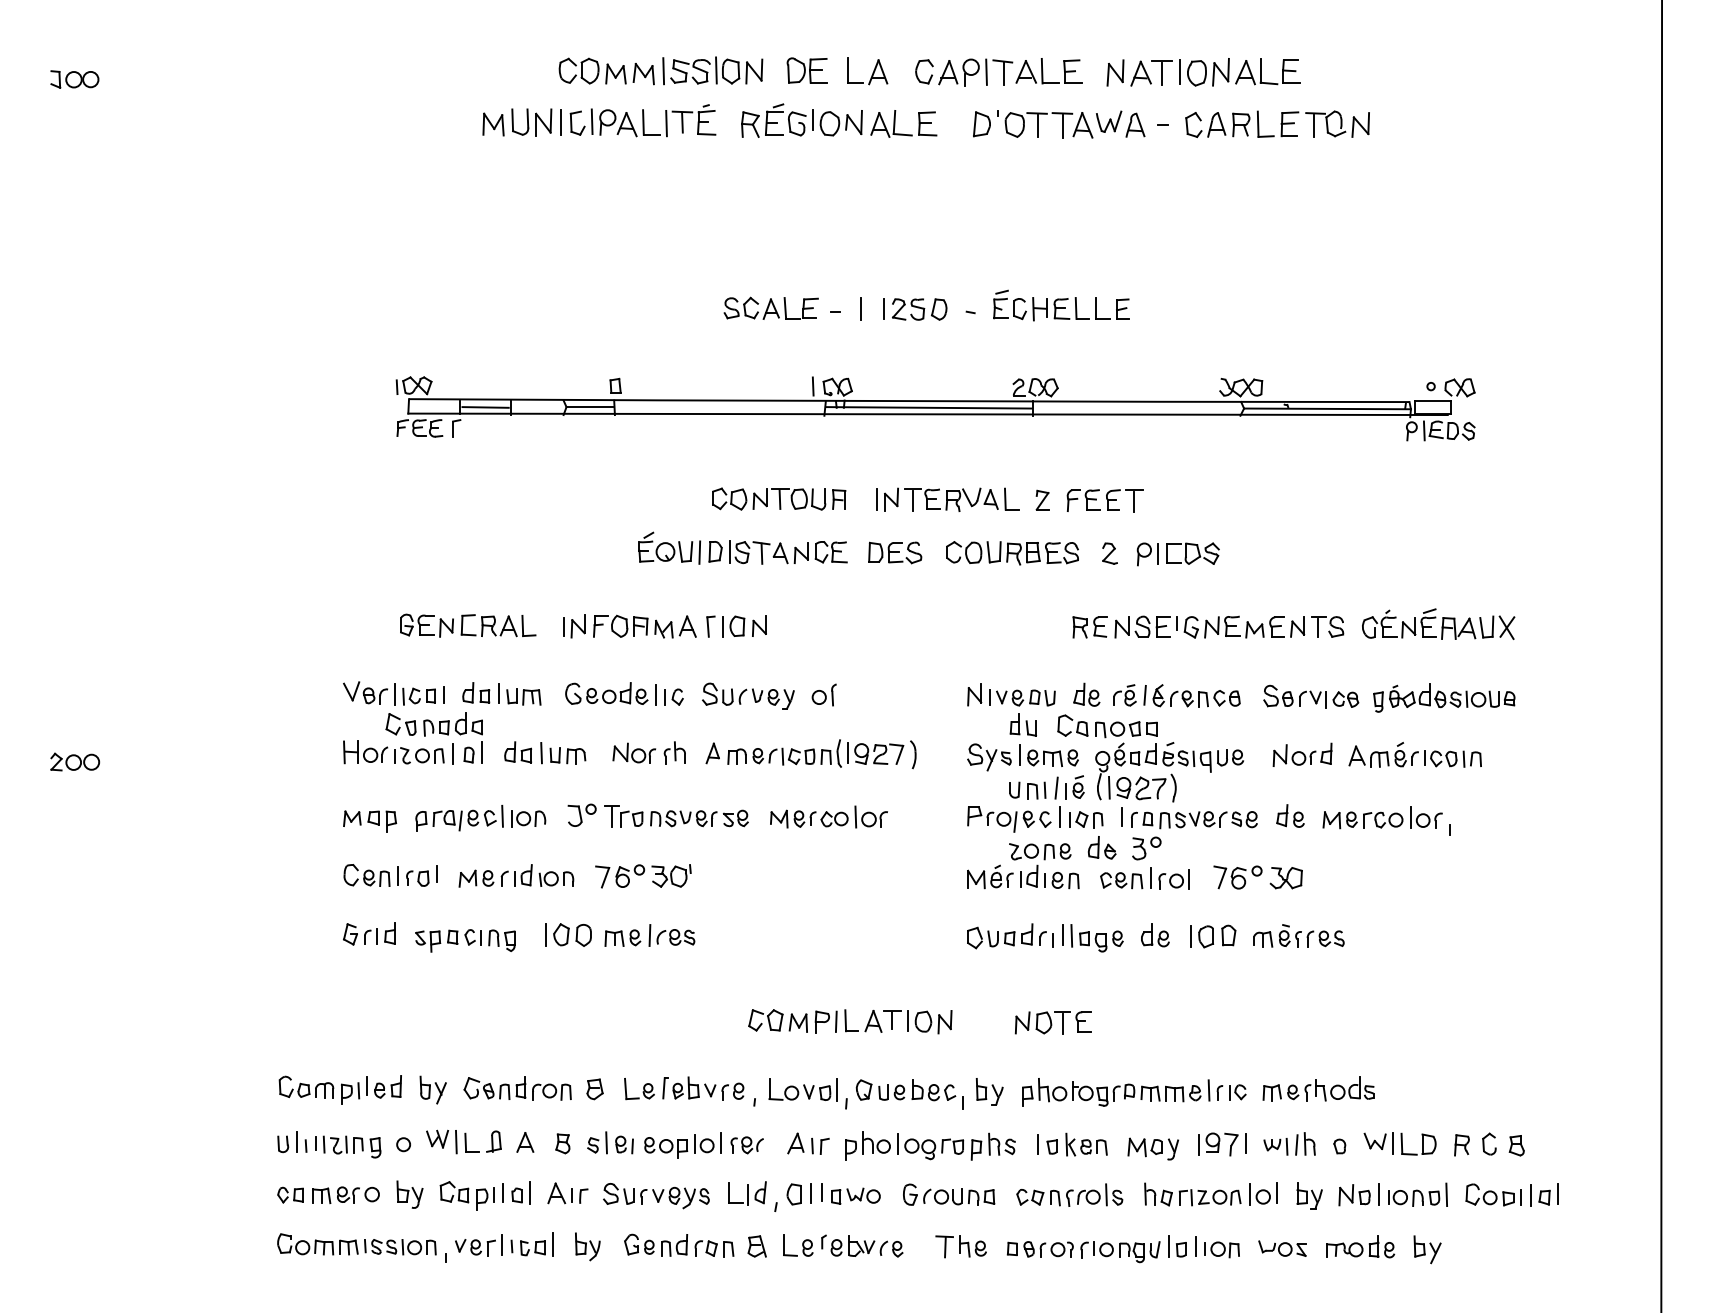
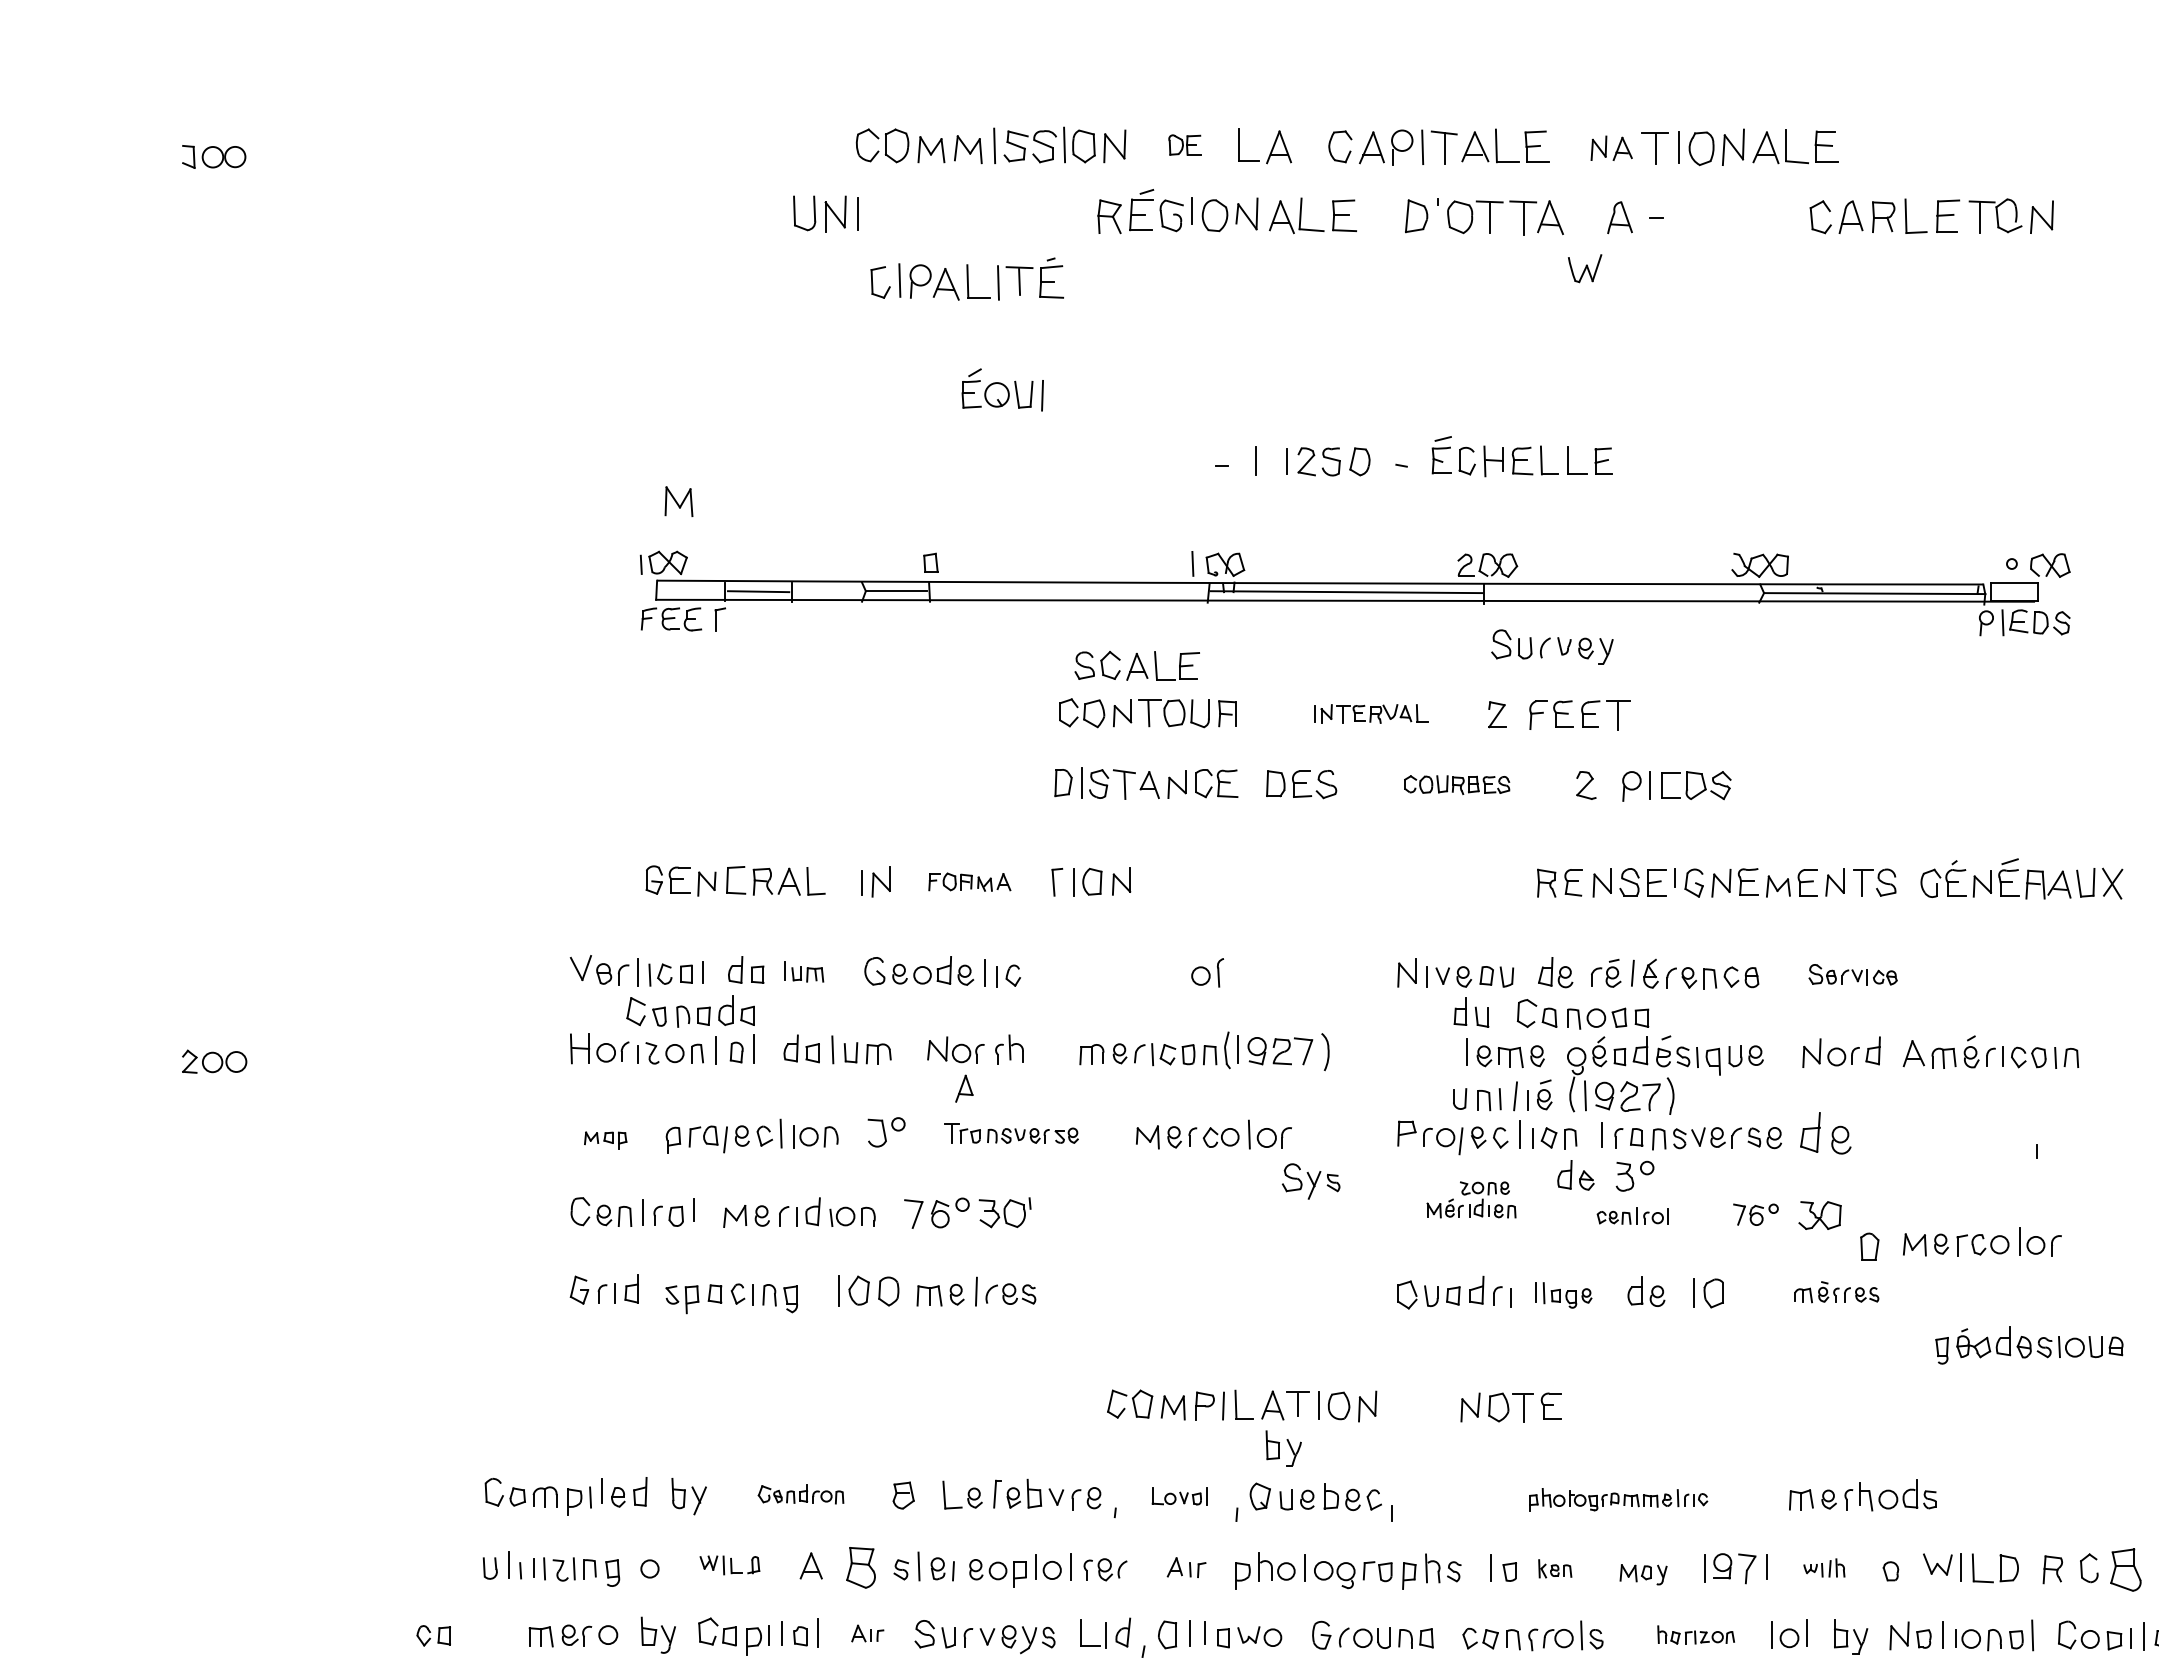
part: (806, 70) -> (1183, 145), size x0.6
part: (1128, 72) -> (1610, 147), size x0.7
part: (642, 120) -> (966, 278), moved
part: (1109, 121) -> (1585, 268), moved
part: (1277, 123) -> (1931, 215), moved
part: (493, 124) -> (678, 501), moved
part: (770, 307) -> (1136, 664), moved
part: (947, 499) -> (1370, 713), size x0.6
part: (669, 547) -> (1002, 388), moved
part: (1012, 553) -> (1457, 785), size x0.6
part: (644, 626) -> (969, 882), size x0.6
part: (519, 694) -> (803, 972), size x0.7
part: (748, 695) -> (1552, 646), moved
part: (1311, 696) -> (1853, 974), size x0.7
part: (1444, 697) -> (2029, 1344), moved
part: (712, 753) -> (963, 1088), moved
part: (989, 757) -> (1311, 1181), moved
part: (1290, 815) -> (1825, 1132), size x1.4
part: (676, 816) -> (1011, 1133), size x0.7
part: (1382, 817) -> (1981, 1241), moved
part: (370, 821) -> (606, 1140), size x0.6
part: (1023, 866) -> (1471, 1200), size x0.6
part: (1237, 877) -> (1755, 1214), size x0.7
part: (1144, 878) -> (1632, 1216), size x0.6
part: (1228, 935) -> (1869, 1246), moved
part: (1298, 935) -> (1836, 1291), size x0.7
part: (1092, 938) -> (1563, 1295), size x0.7
part: (517, 1088) -> (800, 1494), size x0.6
part: (802, 1089) -> (1178, 1495), size x0.6
part: (989, 1091) -> (1283, 1448), moved
part: (1134, 1092) -> (1618, 1499), size x0.6
part: (463, 1141) -> (729, 1564), size x0.6
part: (562, 1143) -> (860, 1567), size x1.6
part: (808, 1143) -> (1186, 1567), size x0.7
part: (1289, 1143) -> (1824, 1567), size x0.6
part: (1086, 1144) -> (1555, 1568), size x0.6
part: (1516, 1145) -> (2125, 1570), size x1.6
part: (1152, 1148) -> (1642, 1573), size x0.7
part: (567, 1193) -> (867, 1633), size x0.6
part: (290, 1194) -> (433, 1634), moved
part: (1192, 1194) -> (1695, 1634), size x0.6

